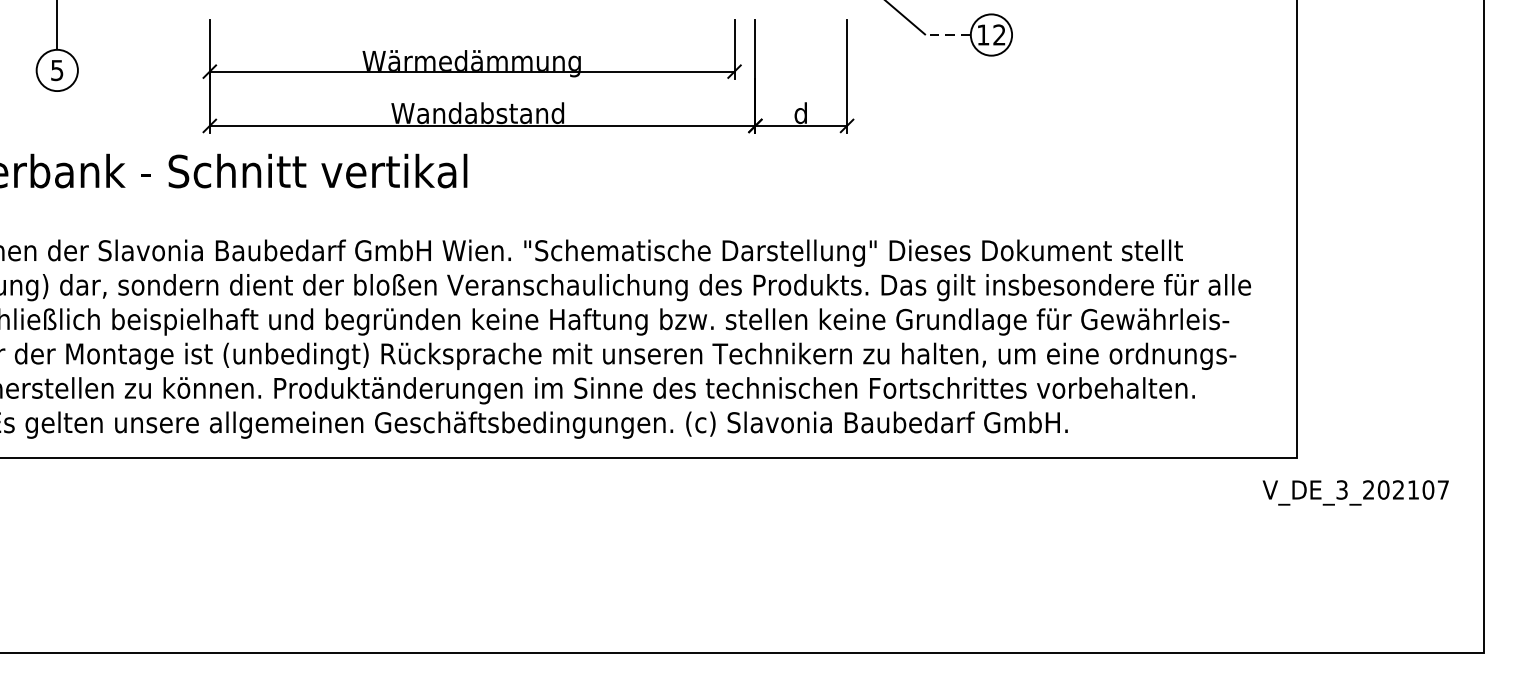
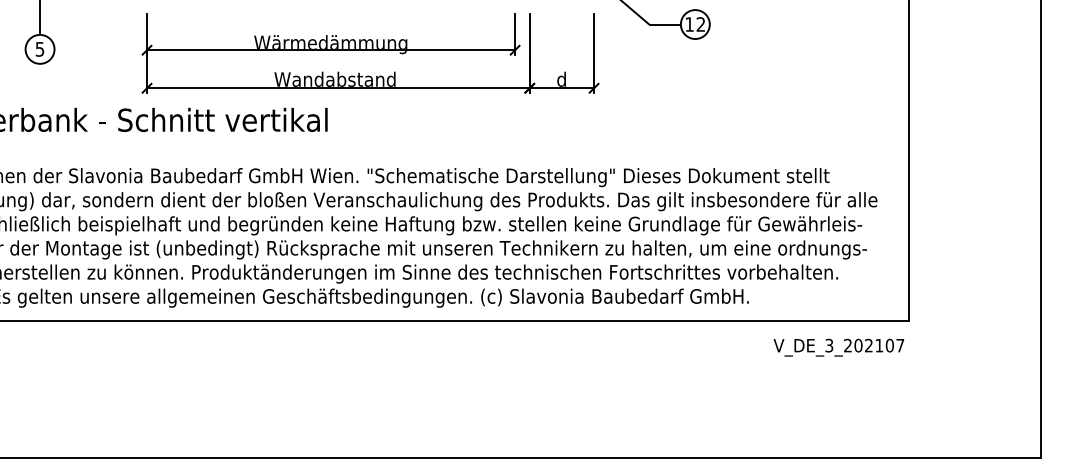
line: (948, 34) -> (665, 24), dashed -> solid
text: (1355, 492) -> (838, 347), moved

